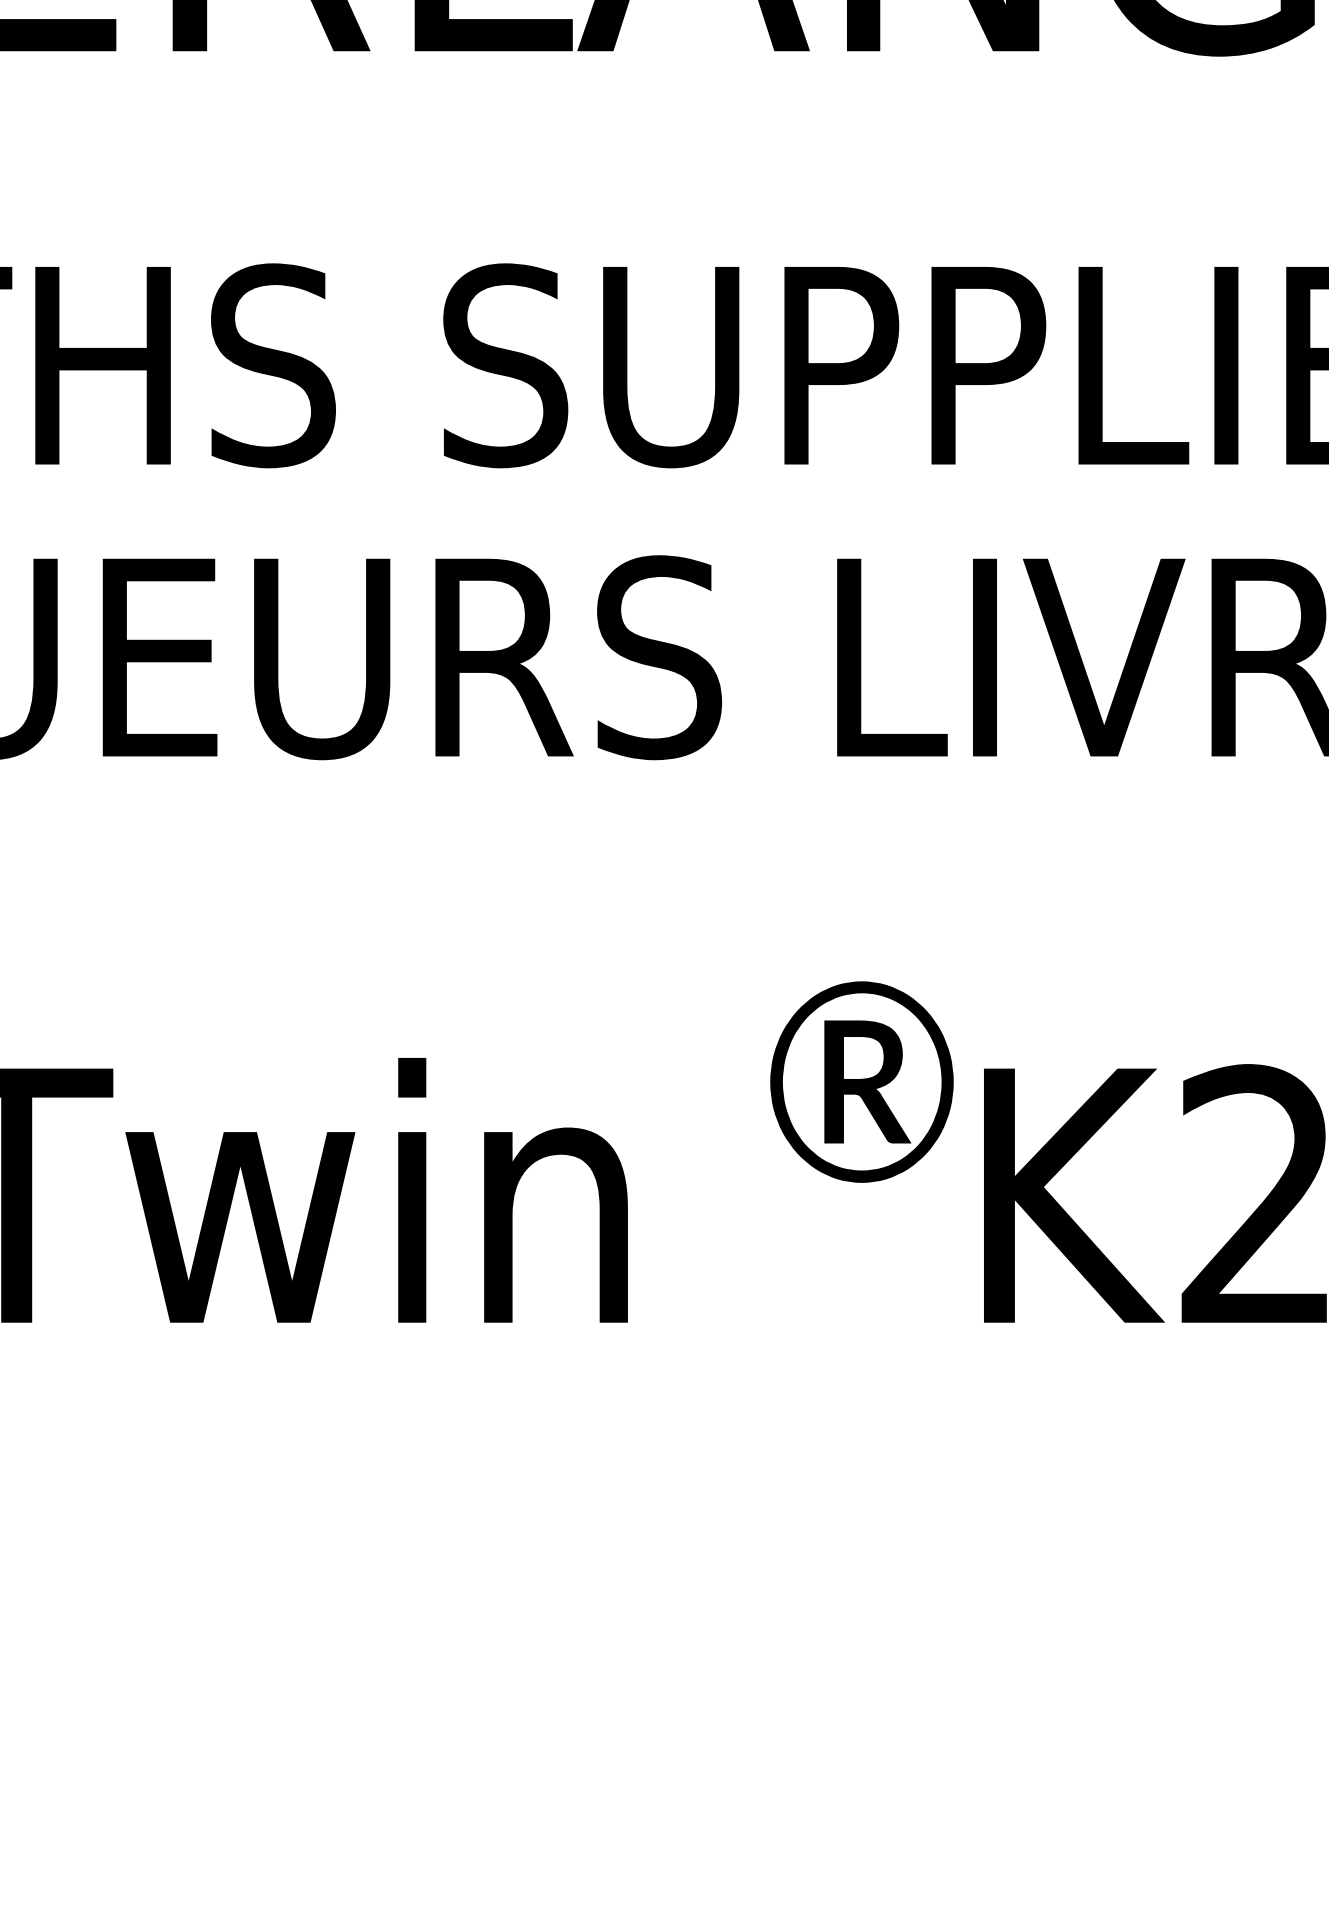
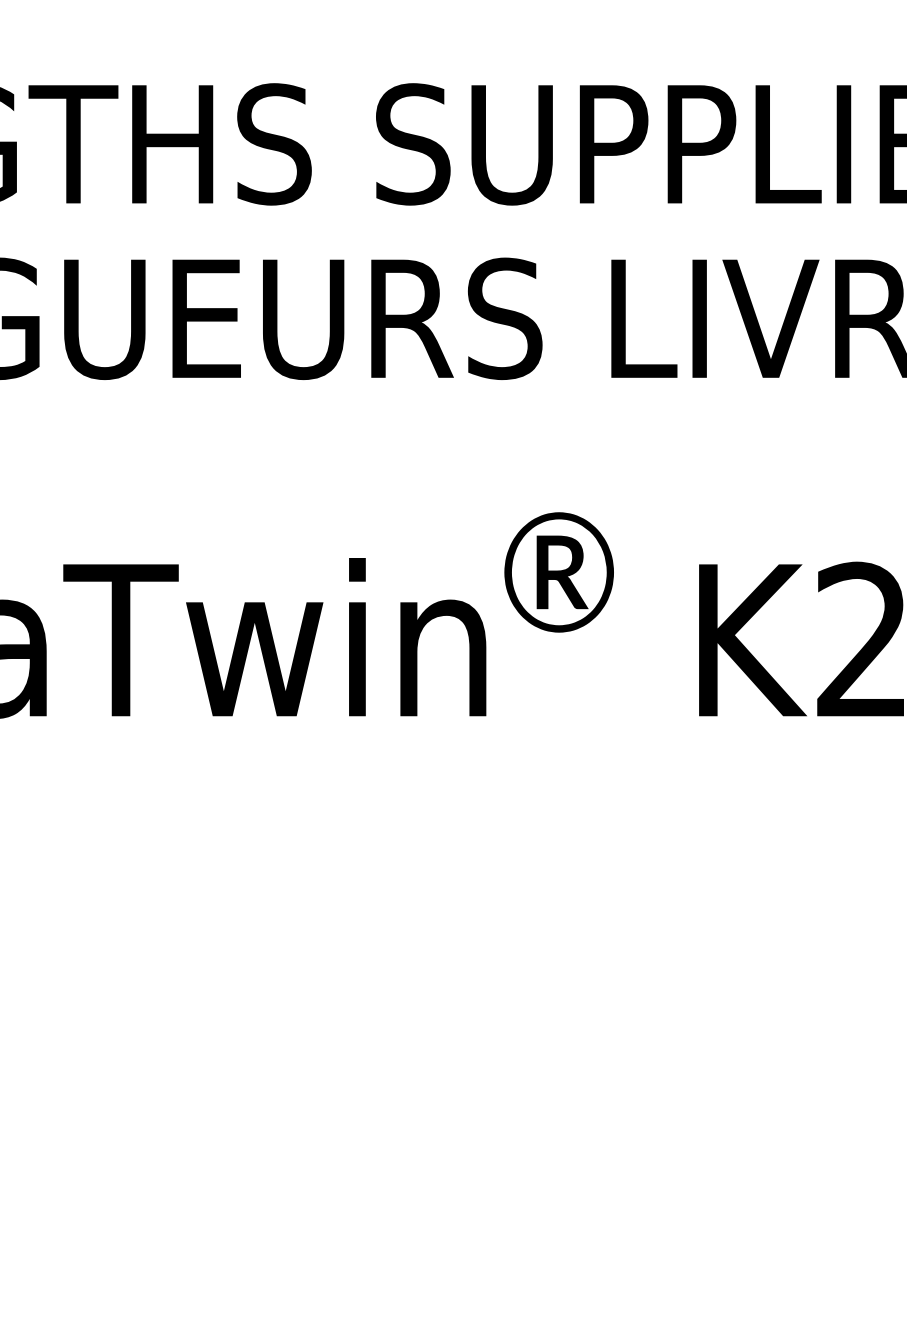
text: (860, 1082) -> (558, 572), moved

